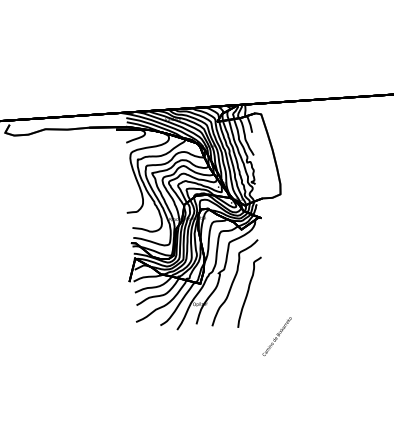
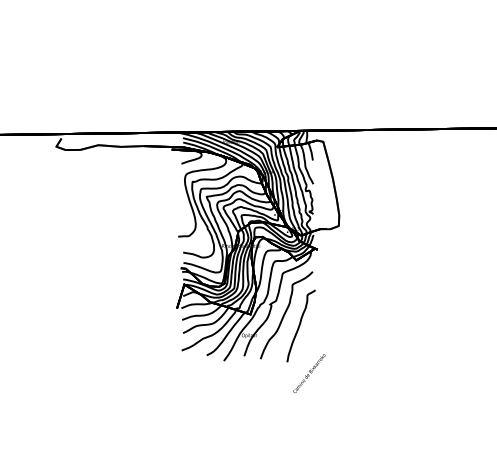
text: (277, 336) -> (309, 373), moved

